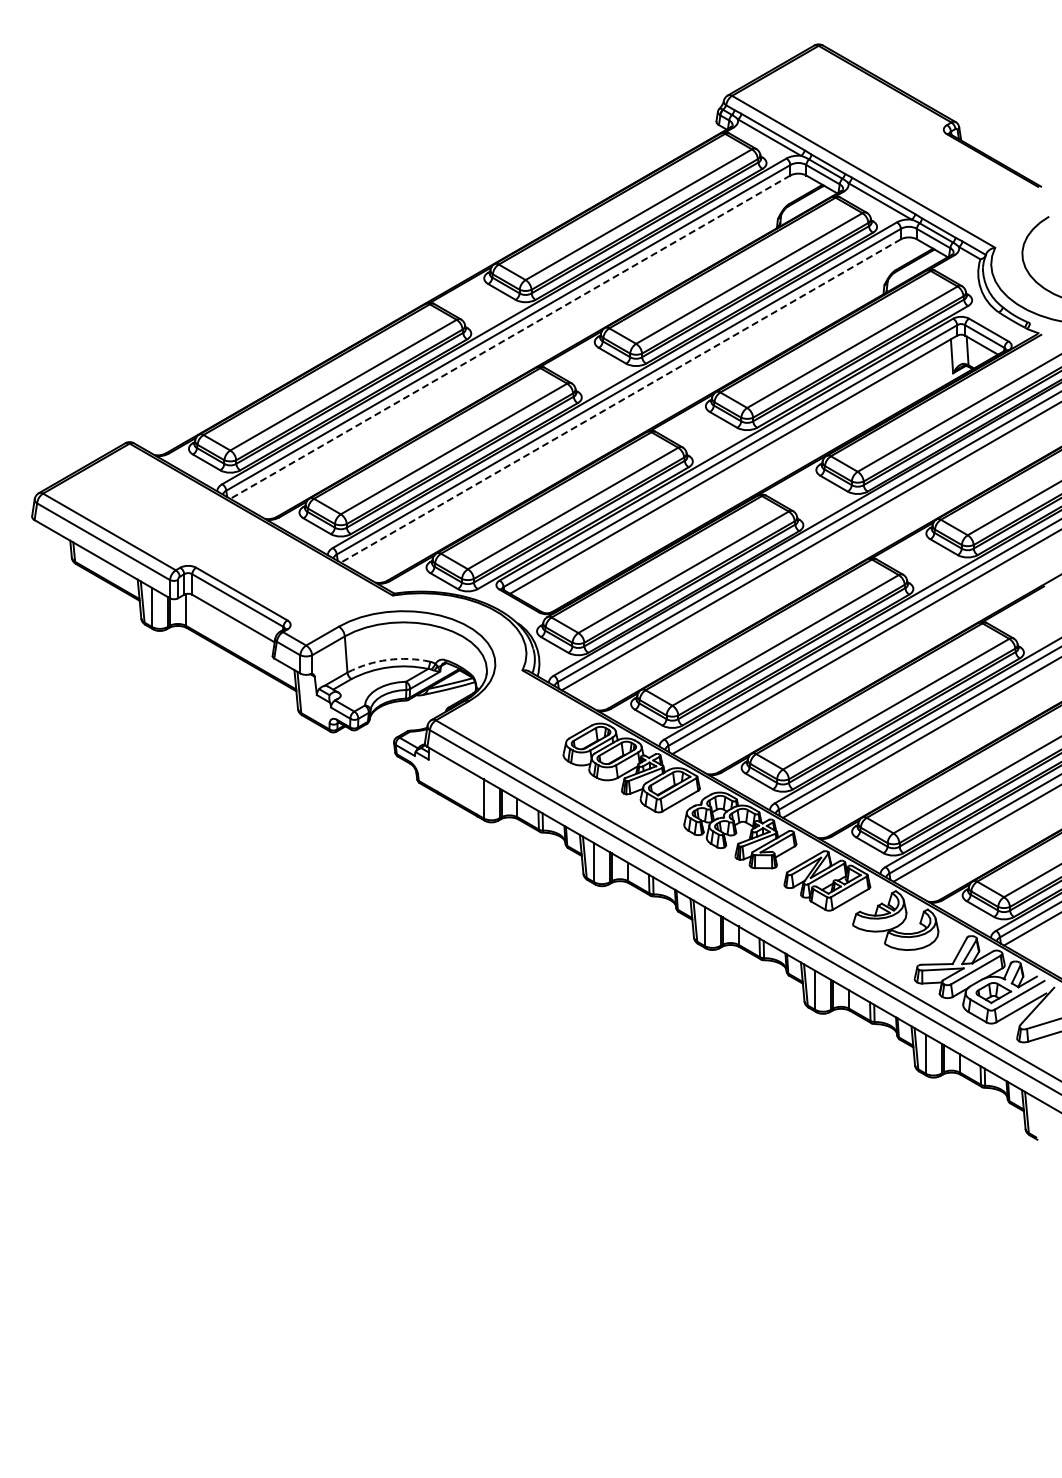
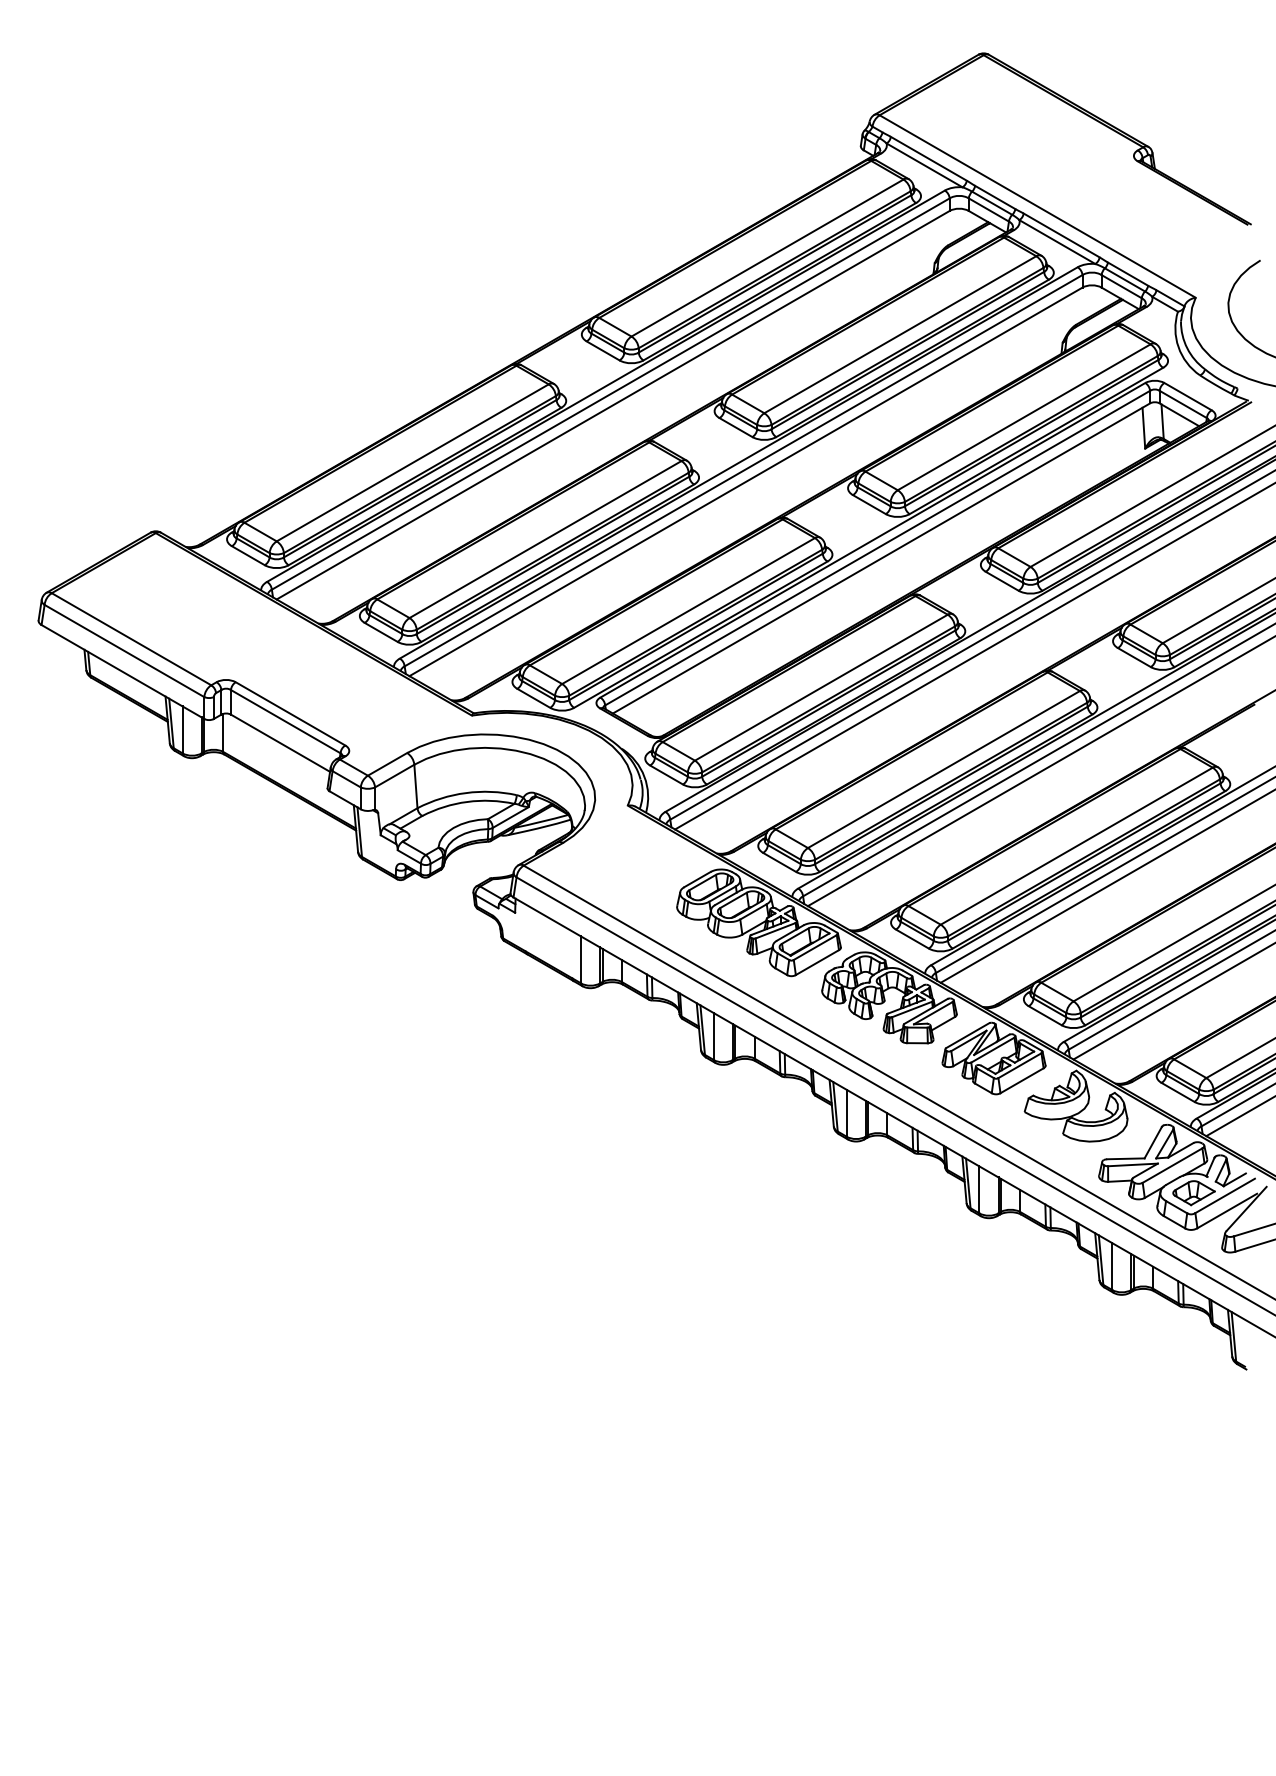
line: (509, 337) -> (612, 405), dashed -> solid
line: (620, 401) -> (745, 482), dashed -> solid
arc: (387, 659) -> (465, 792), dashed -> solid

